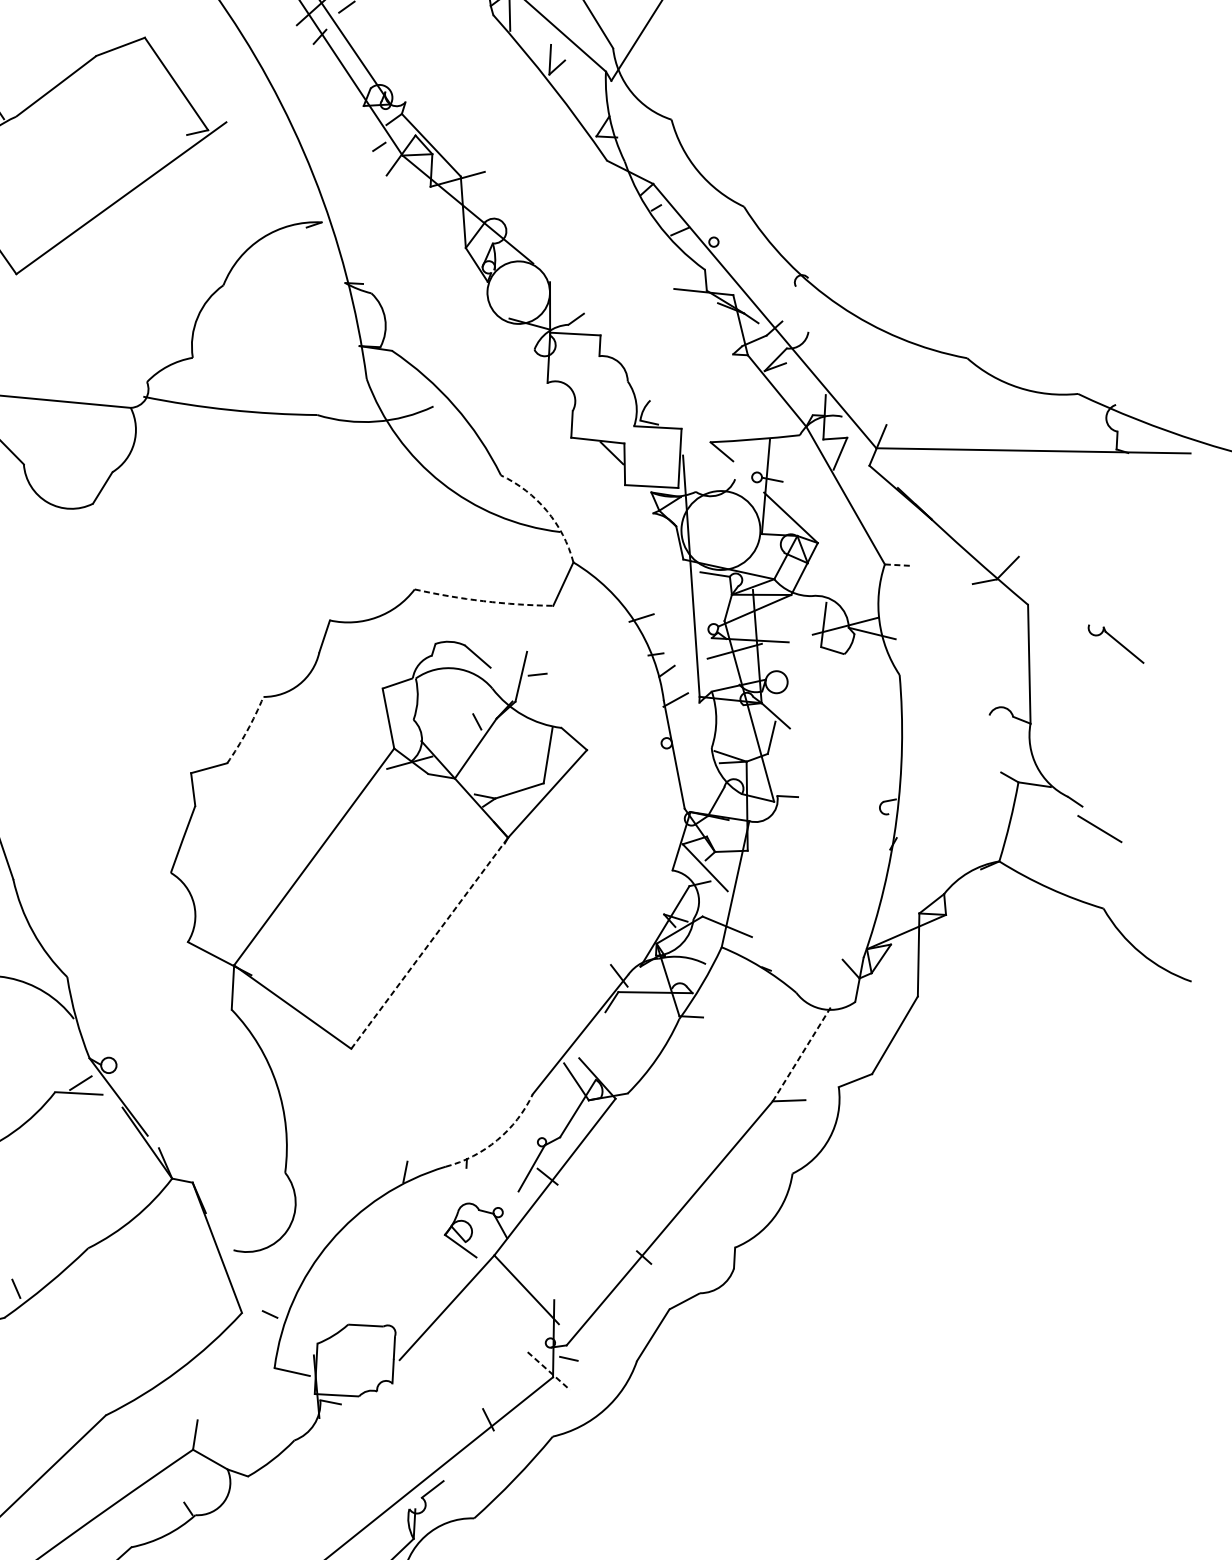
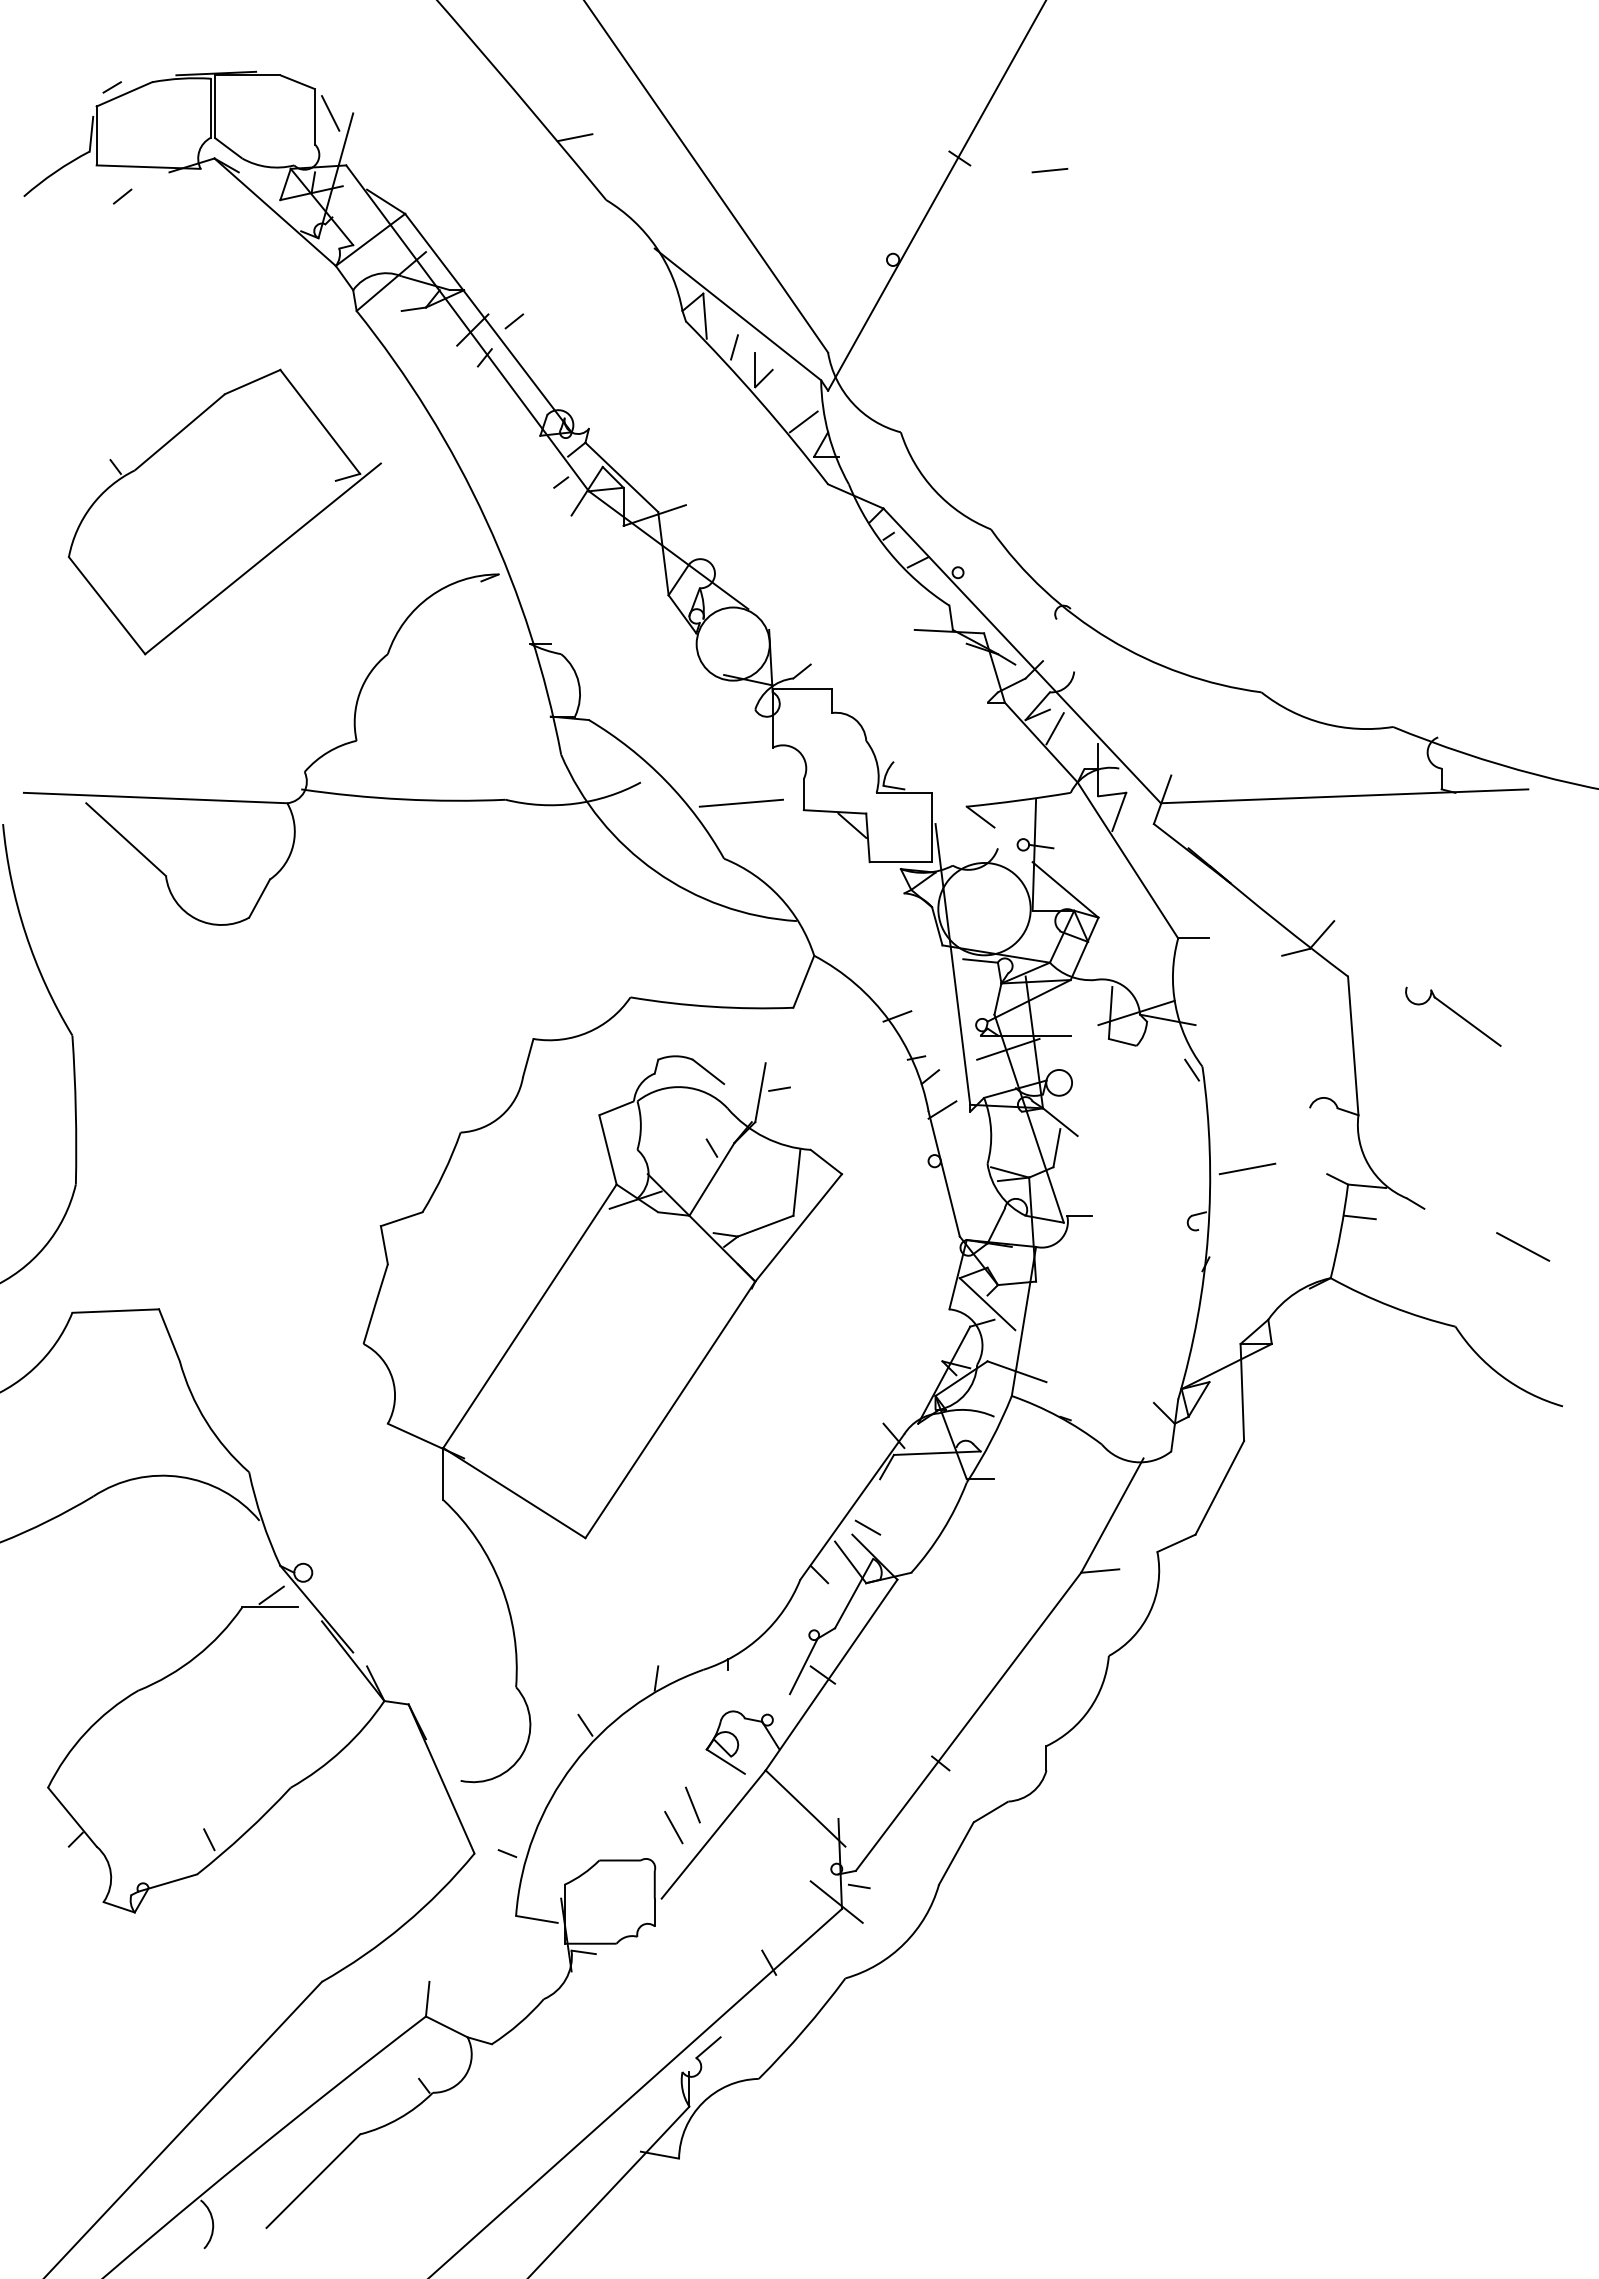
line: (533, 39) -> (734, 347), added
line: (588, 105) -> (803, 421), added
line: (789, 379) -> (1054, 728), added
line: (518, 428) -> (741, 802), added
arc: (546, 511) -> (779, 897), dashed -> solid
line: (897, 565) -> (1193, 938), dashed -> solid
arc: (483, 600) -> (711, 1006), dashed -> solid
part: (1116, 643) -> (1453, 1016), size x1.43
line: (891, 676) -> (1192, 1069), added
arc: (246, 731) -> (443, 1173), dashed -> solid
line: (933, 764) -> (1247, 1168), added
line: (1026, 810) -> (1359, 1217), added
line: (1100, 828) -> (1523, 1246), moved
line: (429, 943) -> (670, 1409), dashed -> solid
line: (592, 1052) -> (867, 1527), added
line: (802, 1053) -> (1112, 1515), dashed -> solid
line: (549, 1090) -> (819, 1574), added
arc: (497, 1140) -> (761, 1635), dashed -> solid
line: (342, 1207) -> (585, 1724), added
line: (430, 1281) -> (692, 1804), added
line: (413, 1299) -> (673, 1827), added
line: (549, 1371) -> (837, 1902), dashed -> solid

